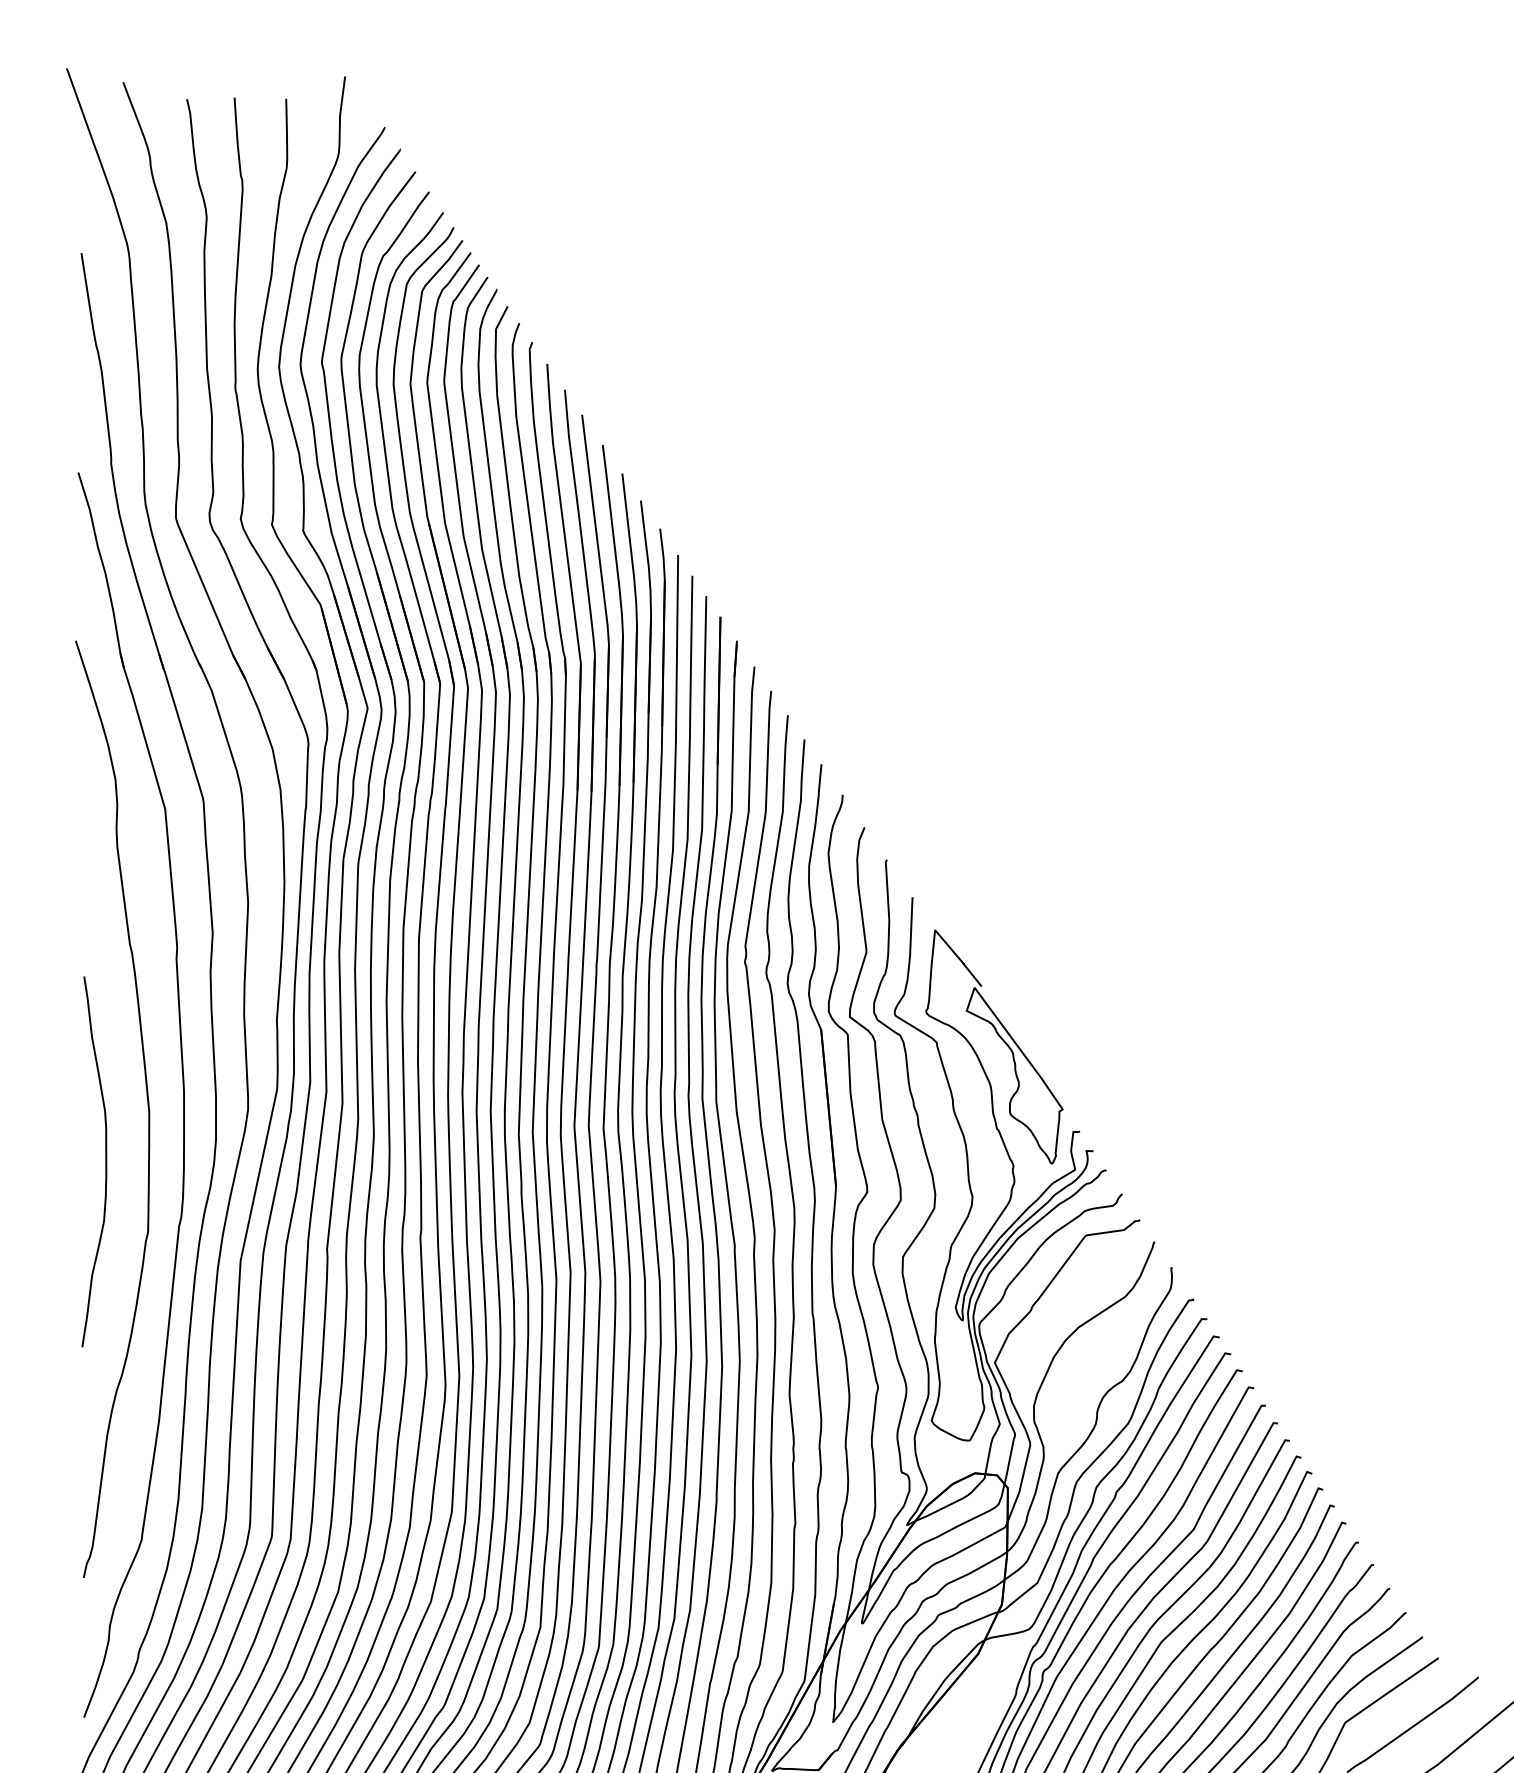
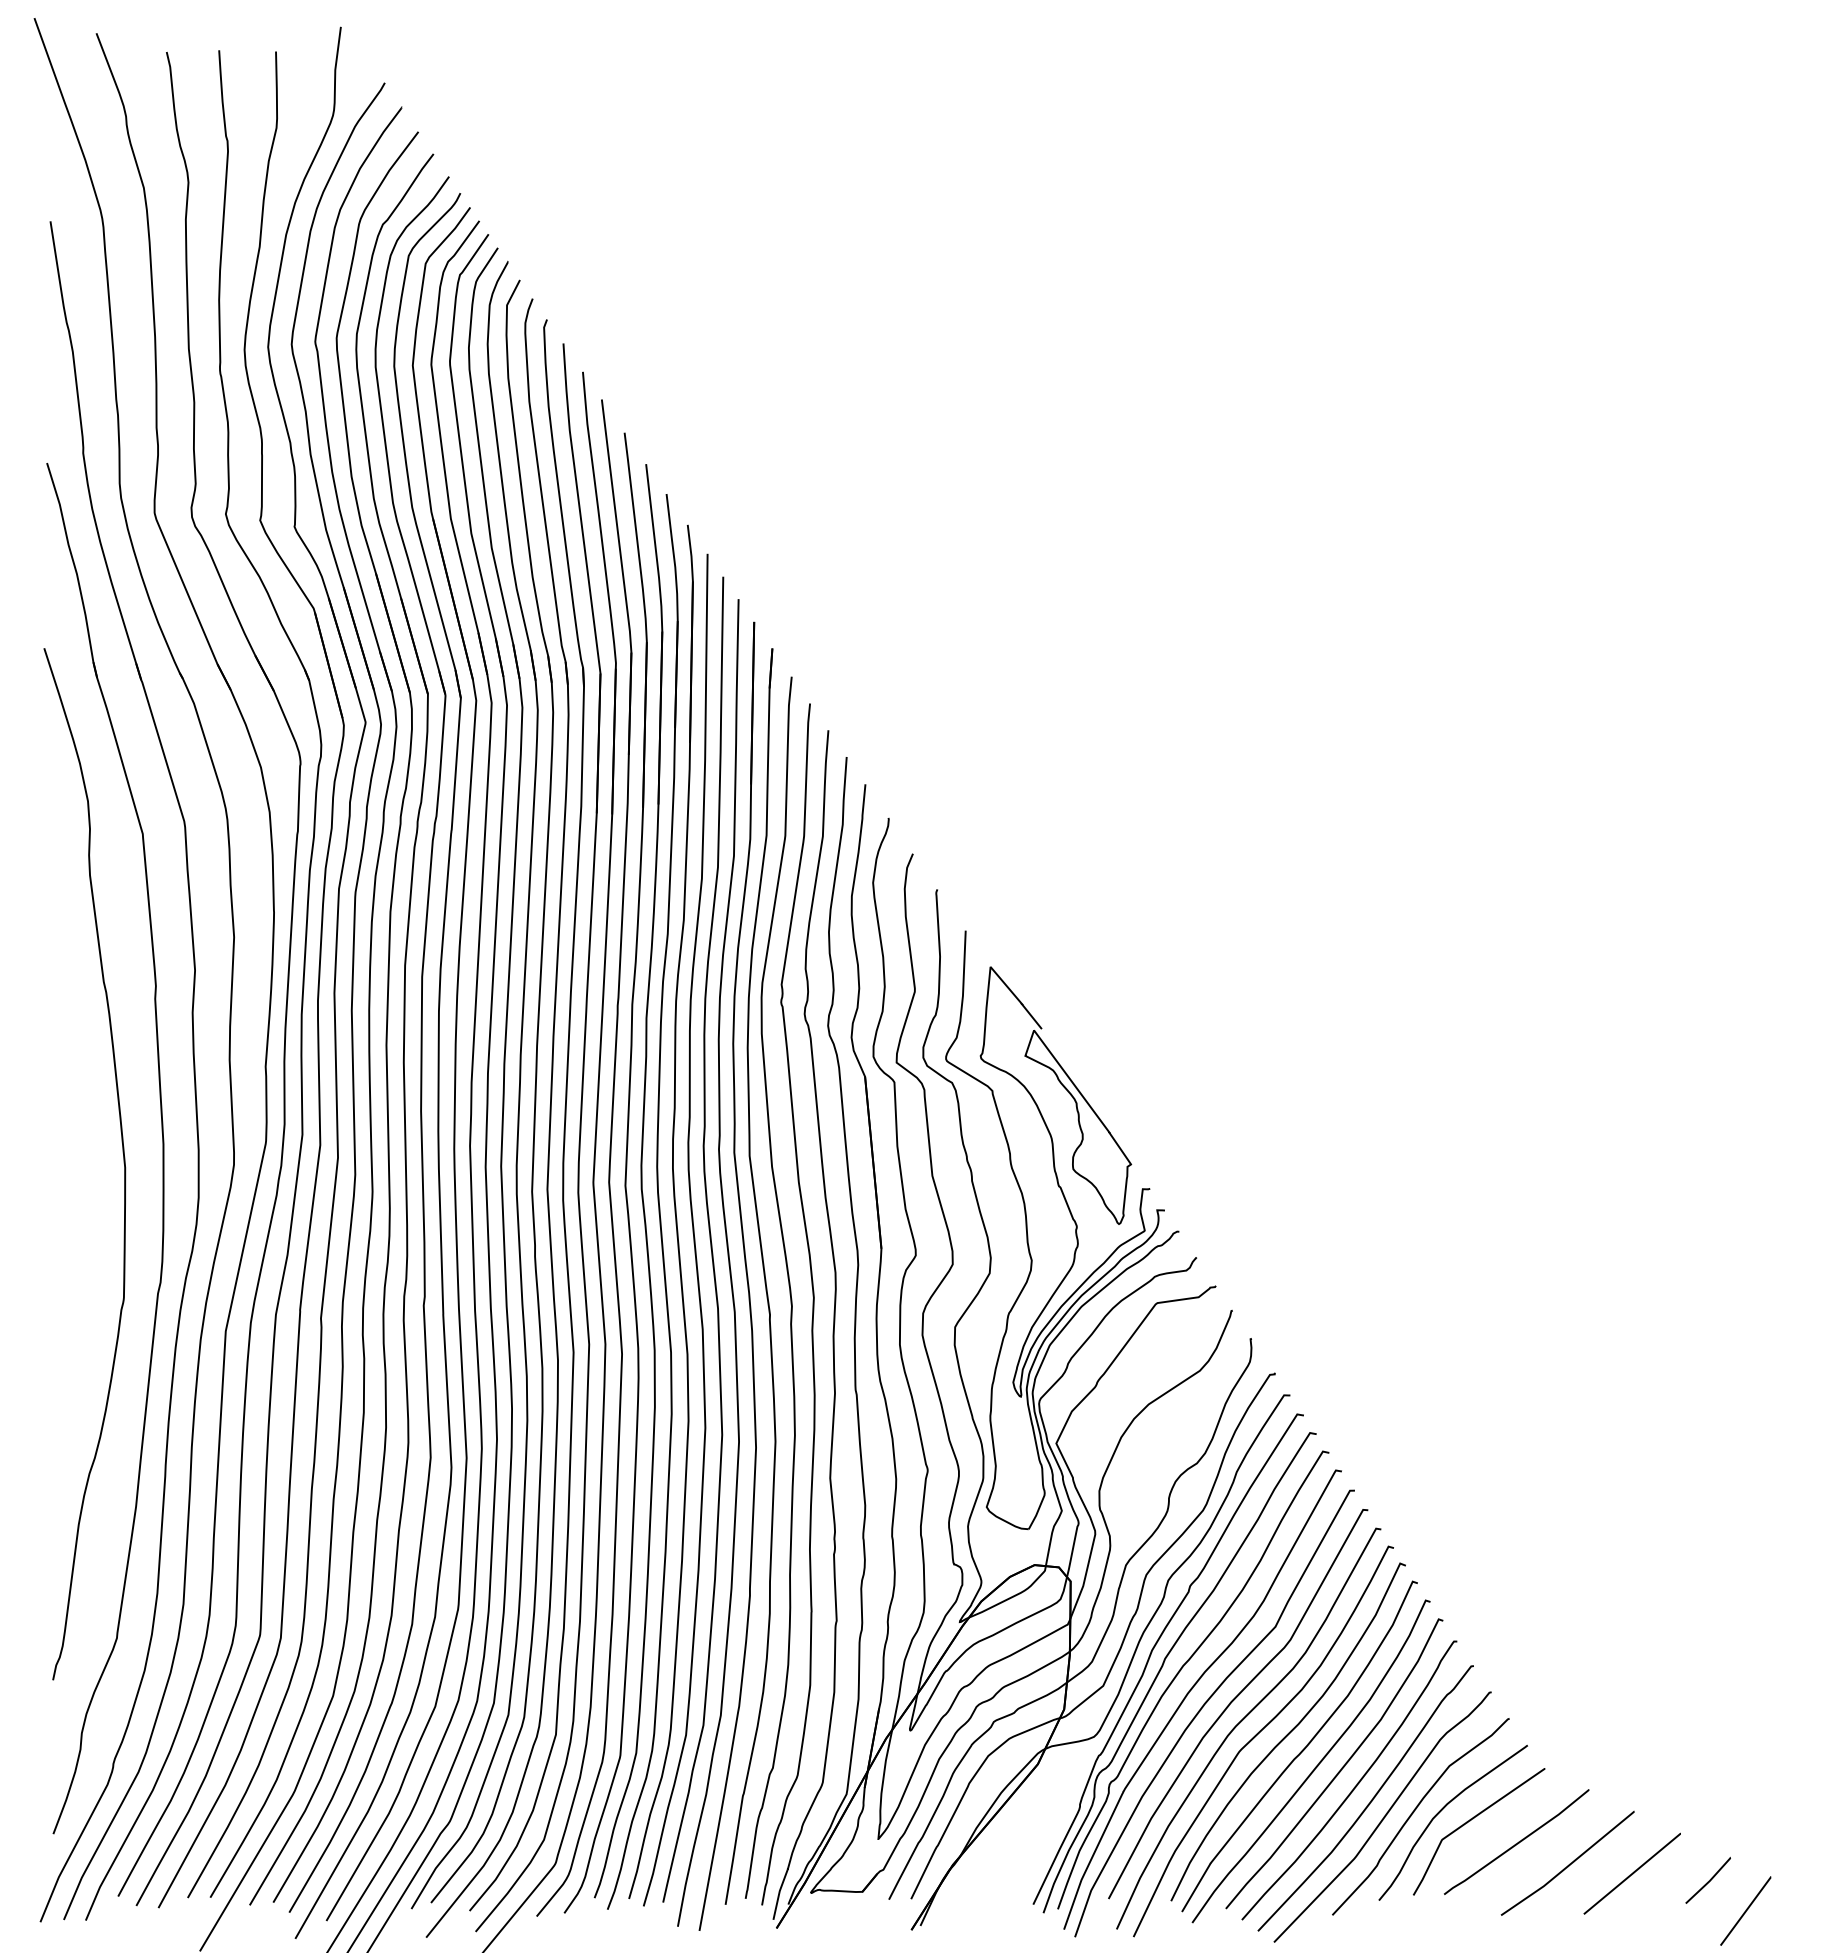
curve: (105, 1162) -> (77, 1222), removed

